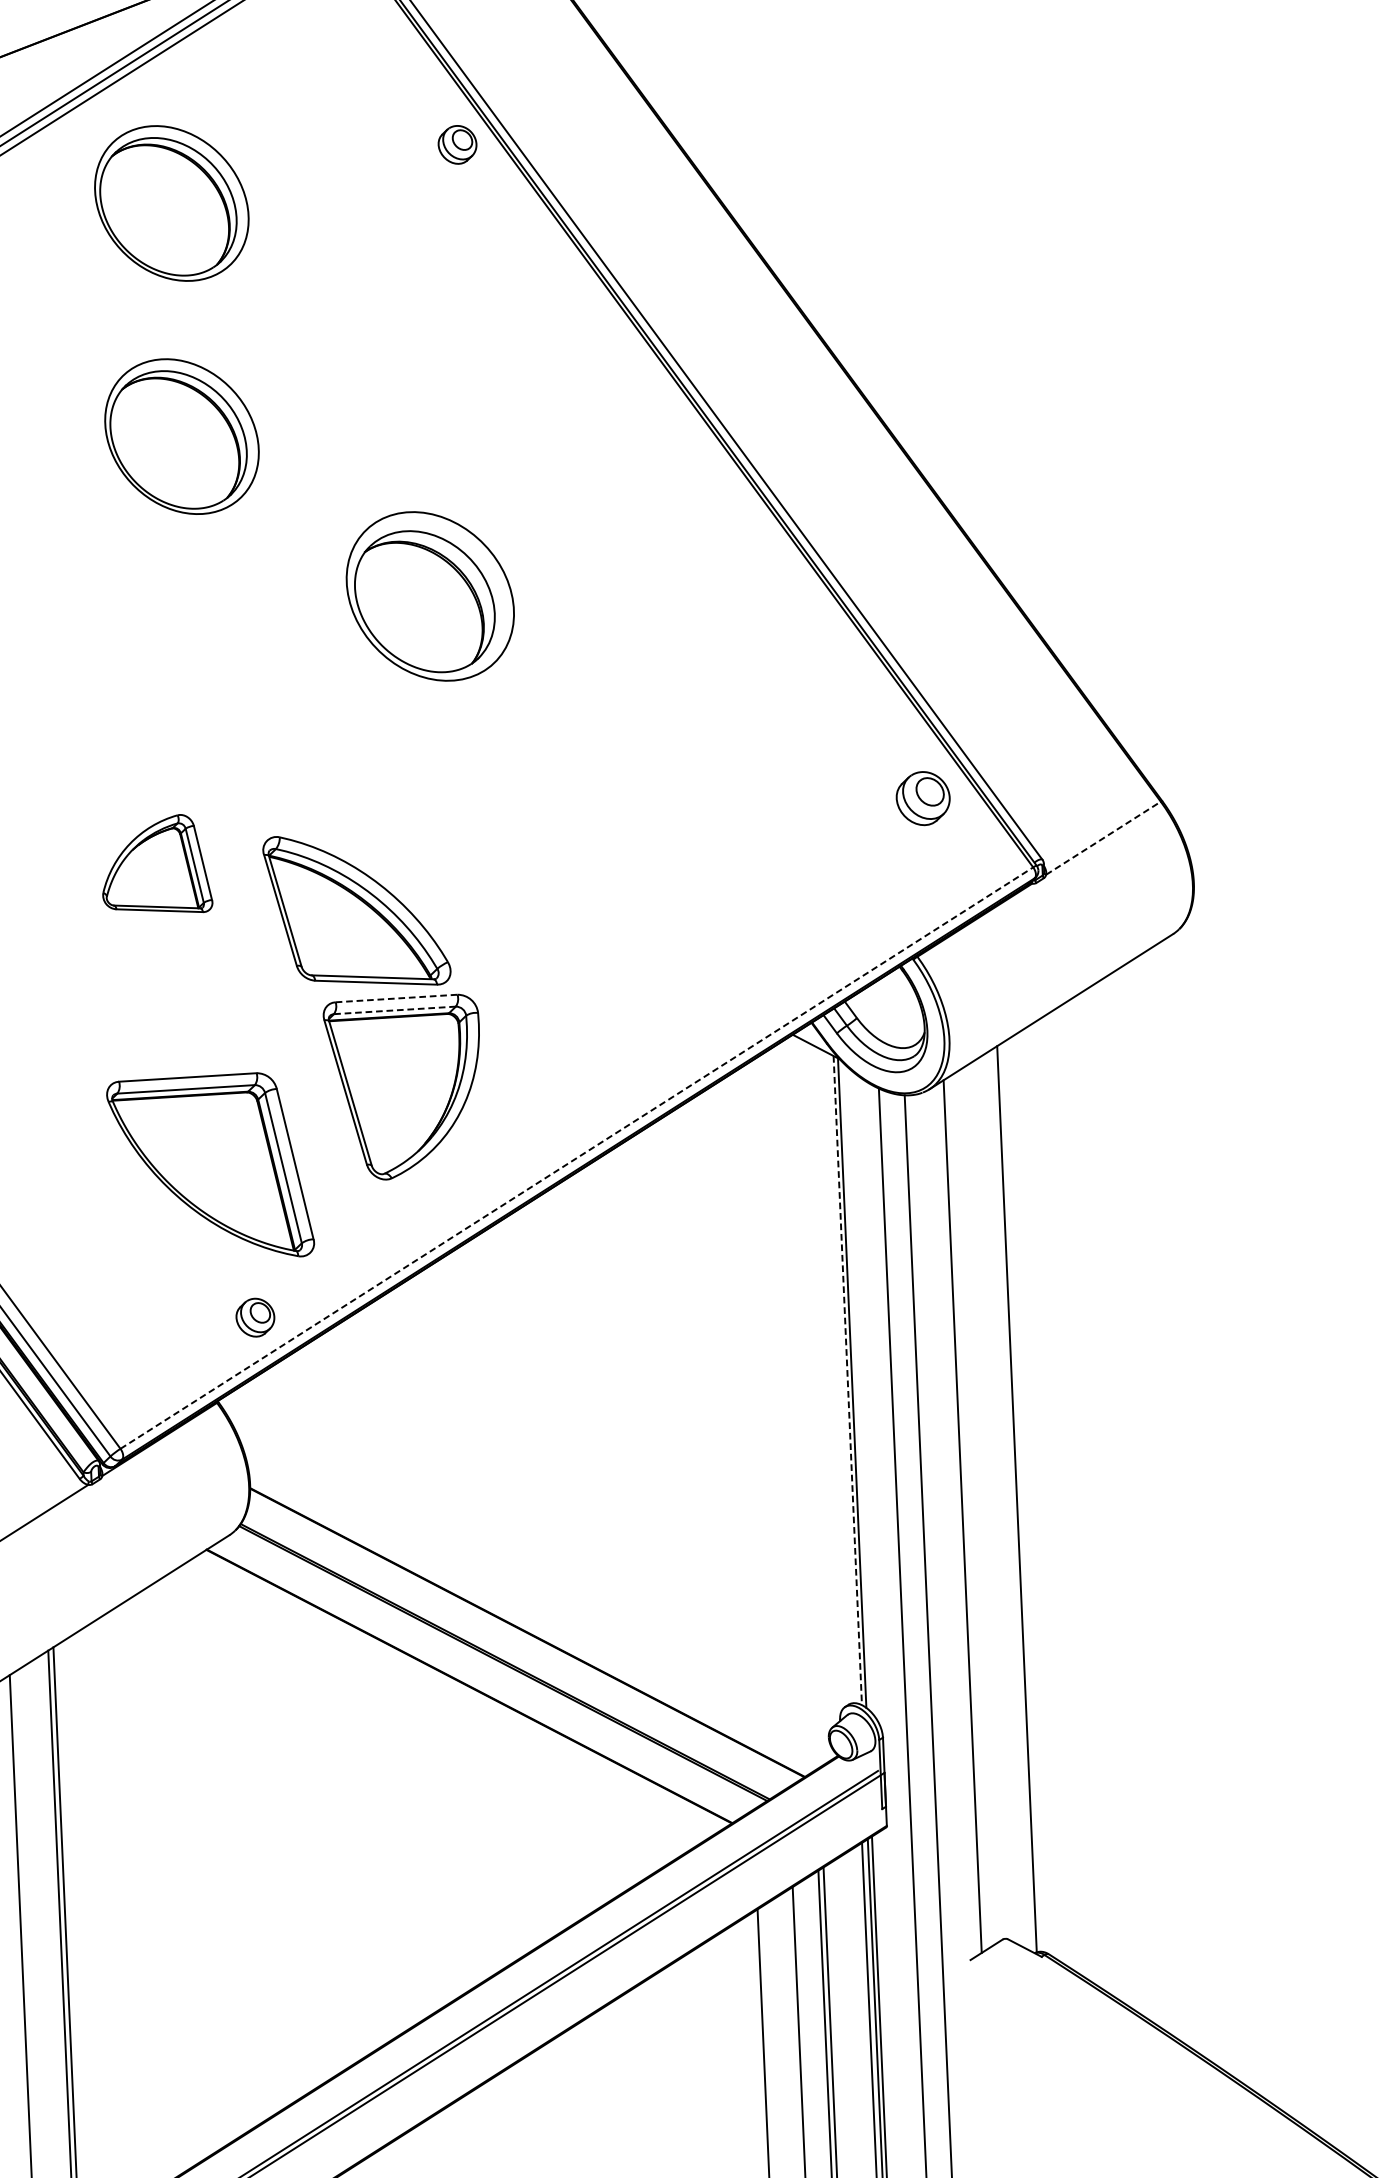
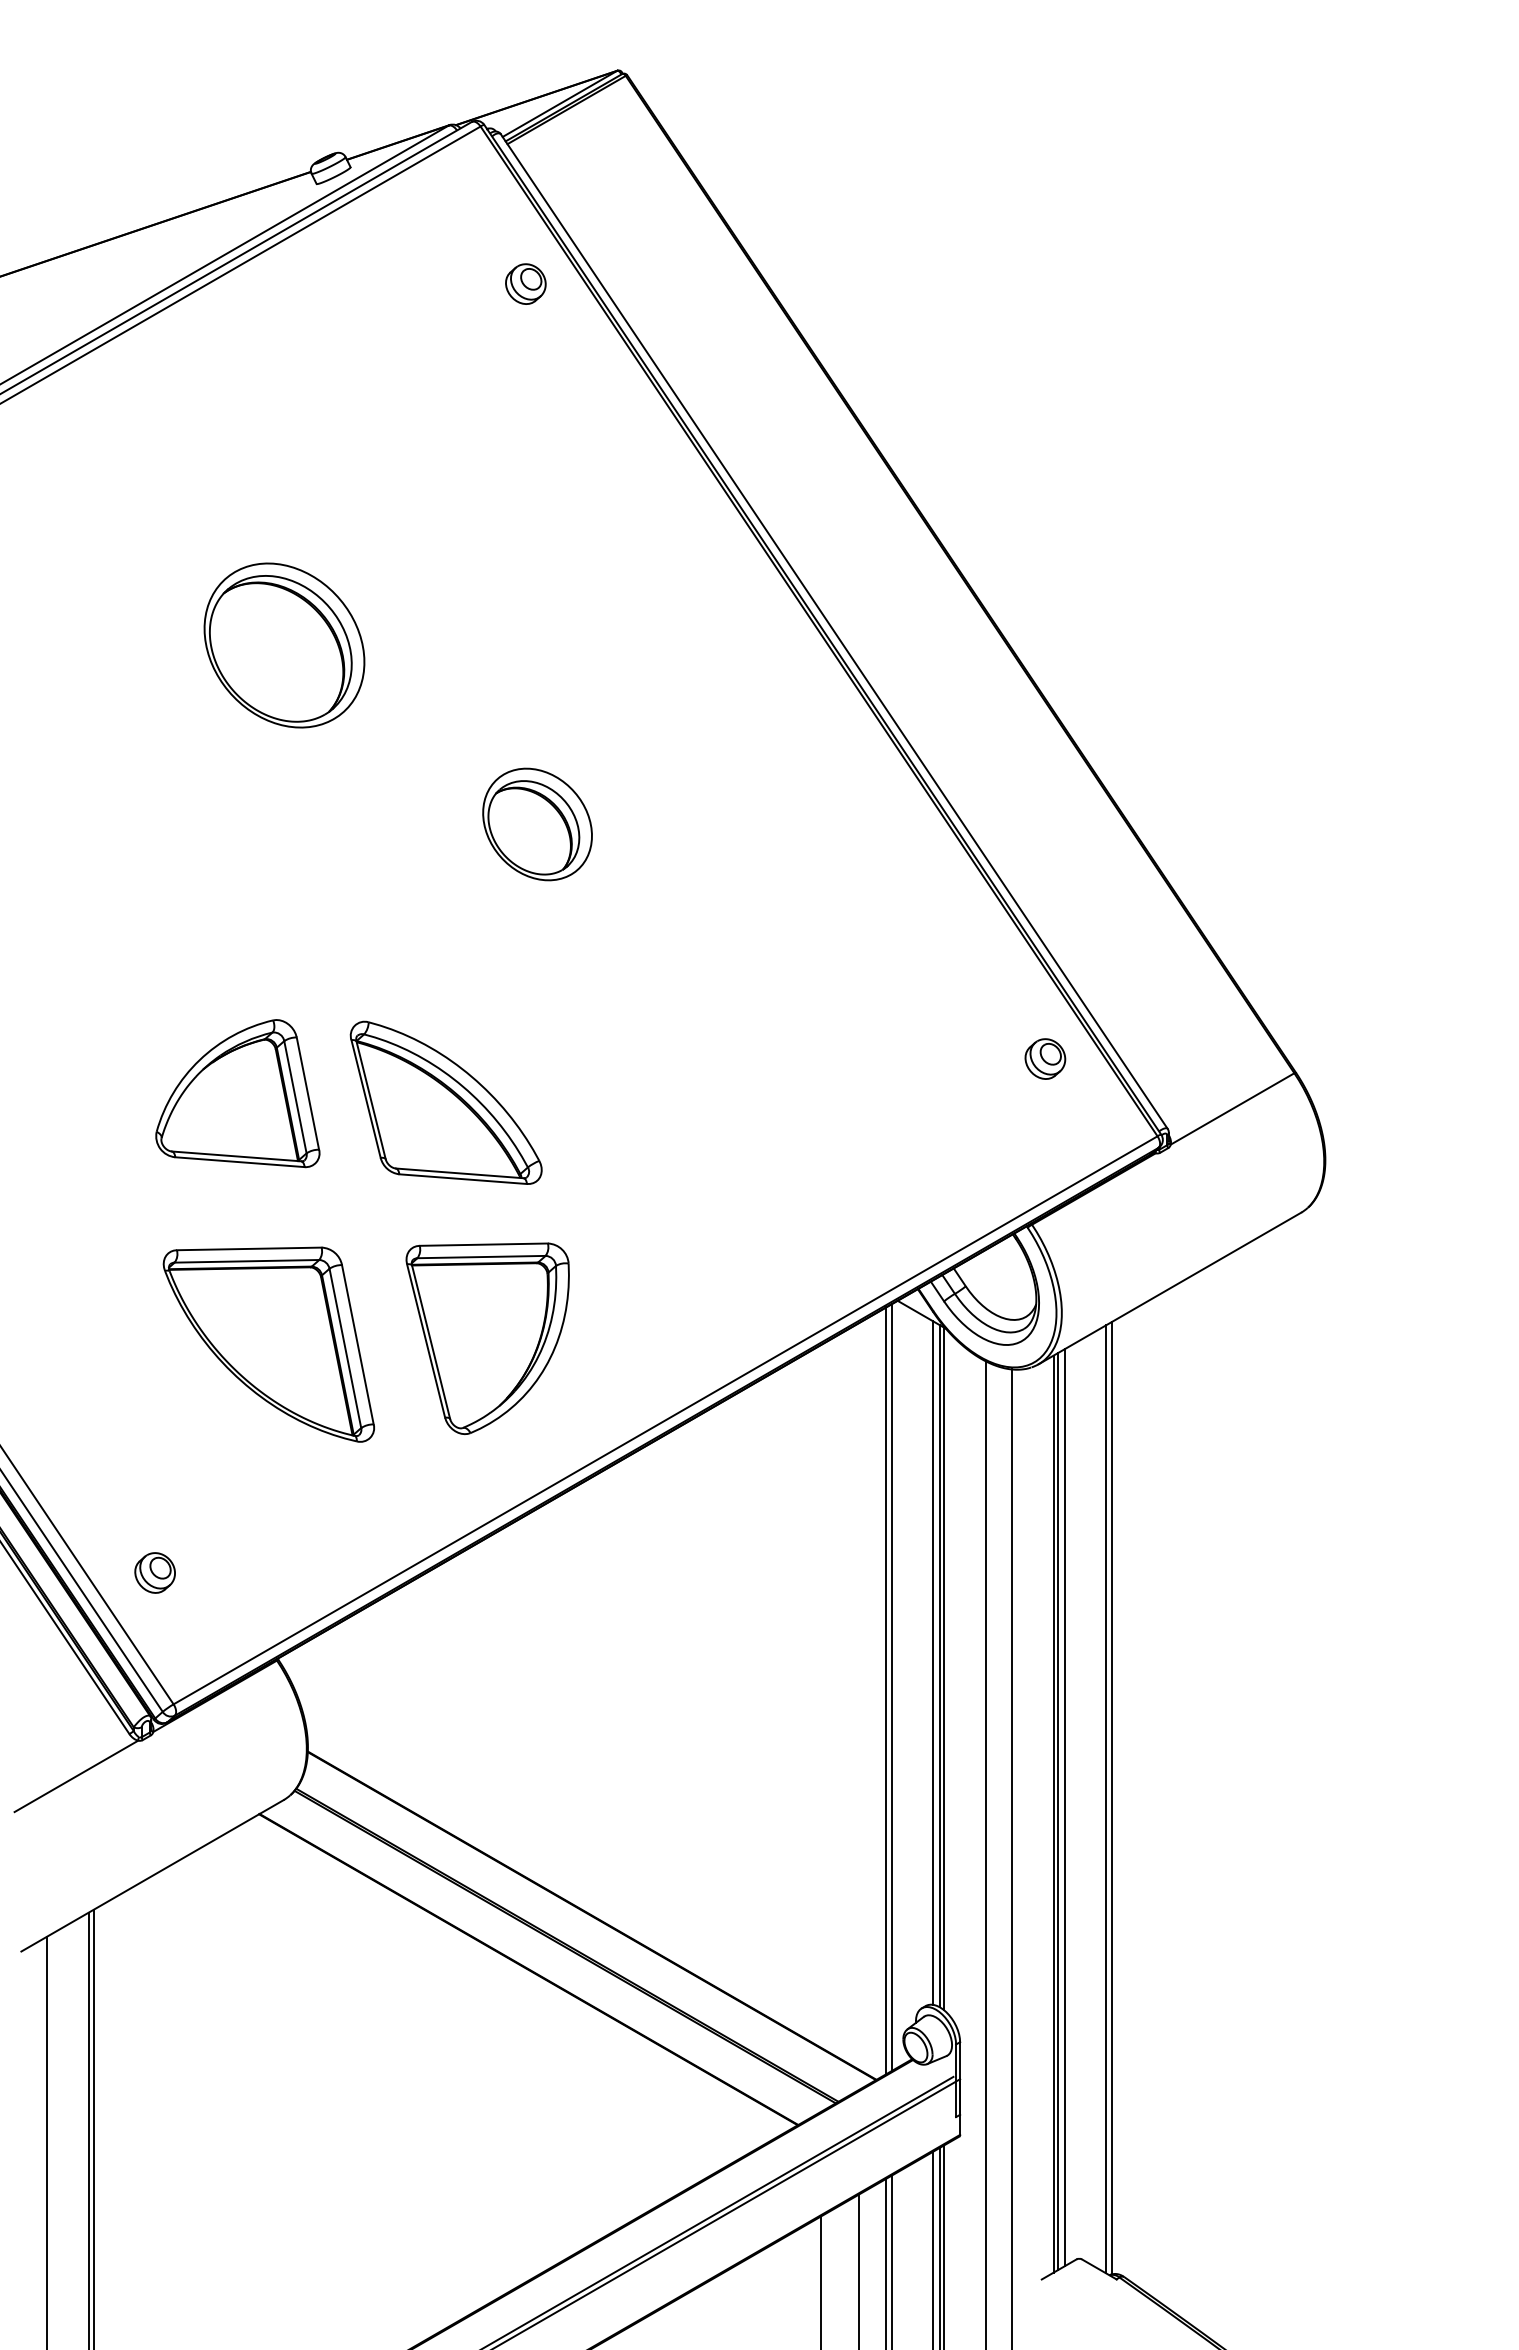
part: (457, 144) -> (525, 283), moved
part: (171, 203) -> (284, 400), removed
part: (430, 596) -> (537, 824), size x0.62
part: (923, 798) -> (1045, 1058), size x0.71
line: (1104, 837) -> (1233, 1108), dashed -> solid
part: (155, 864) -> (237, 1093), size x1.43
part: (356, 910) -> (445, 1102), moved
line: (397, 998) -> (484, 1244), dashed -> solid
line: (394, 1010) -> (481, 1257), dashed -> solid
line: (577, 1158) -> (666, 1420), dashed -> solid
part: (210, 1167) -> (268, 1344), moved
part: (254, 1317) -> (154, 1572), moved
line: (841, 1377) -> (933, 1662), added
line: (847, 1380) -> (939, 1666), dashed -> solid
line: (802, 1402) -> (891, 1687), added
line: (798, 1406) -> (886, 1690), added
line: (1012, 1500) -> (1106, 1799), added
line: (972, 1509) -> (1064, 1807), added
line: (966, 1513) -> (1058, 1810), added

